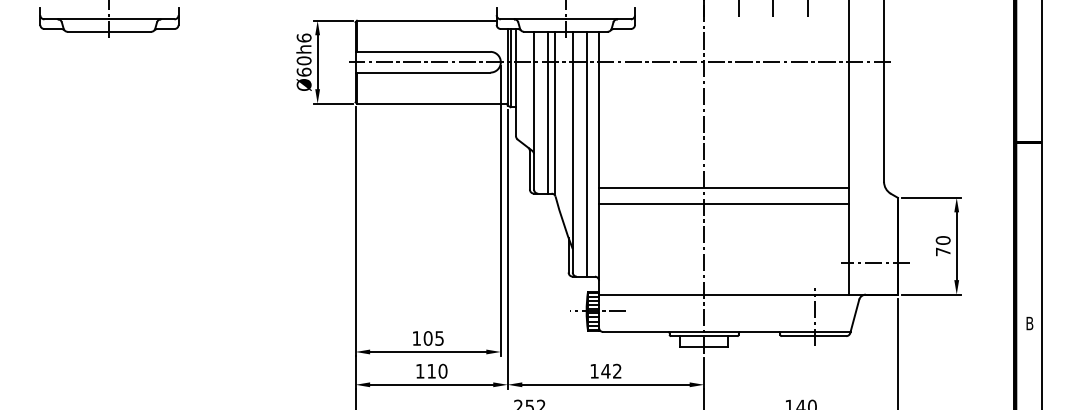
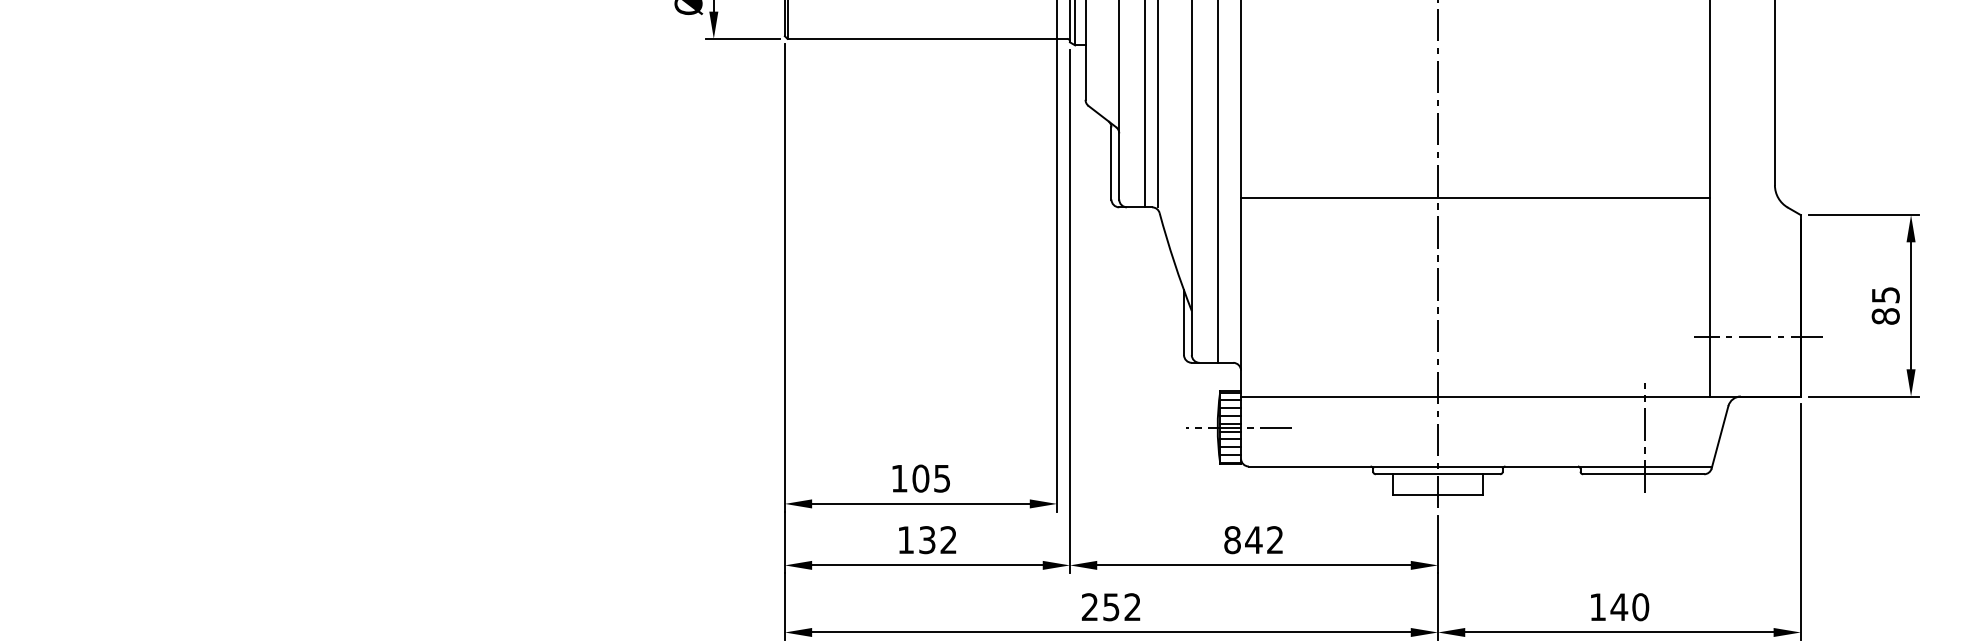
line: (724, 204) -> (1476, 227), removed
text: (942, 246) -> (1884, 306), 70 -> 85
text: (437, 370) -> (938, 538), 110 -> 132
text: (594, 370) -> (1232, 538), 142 -> 842

